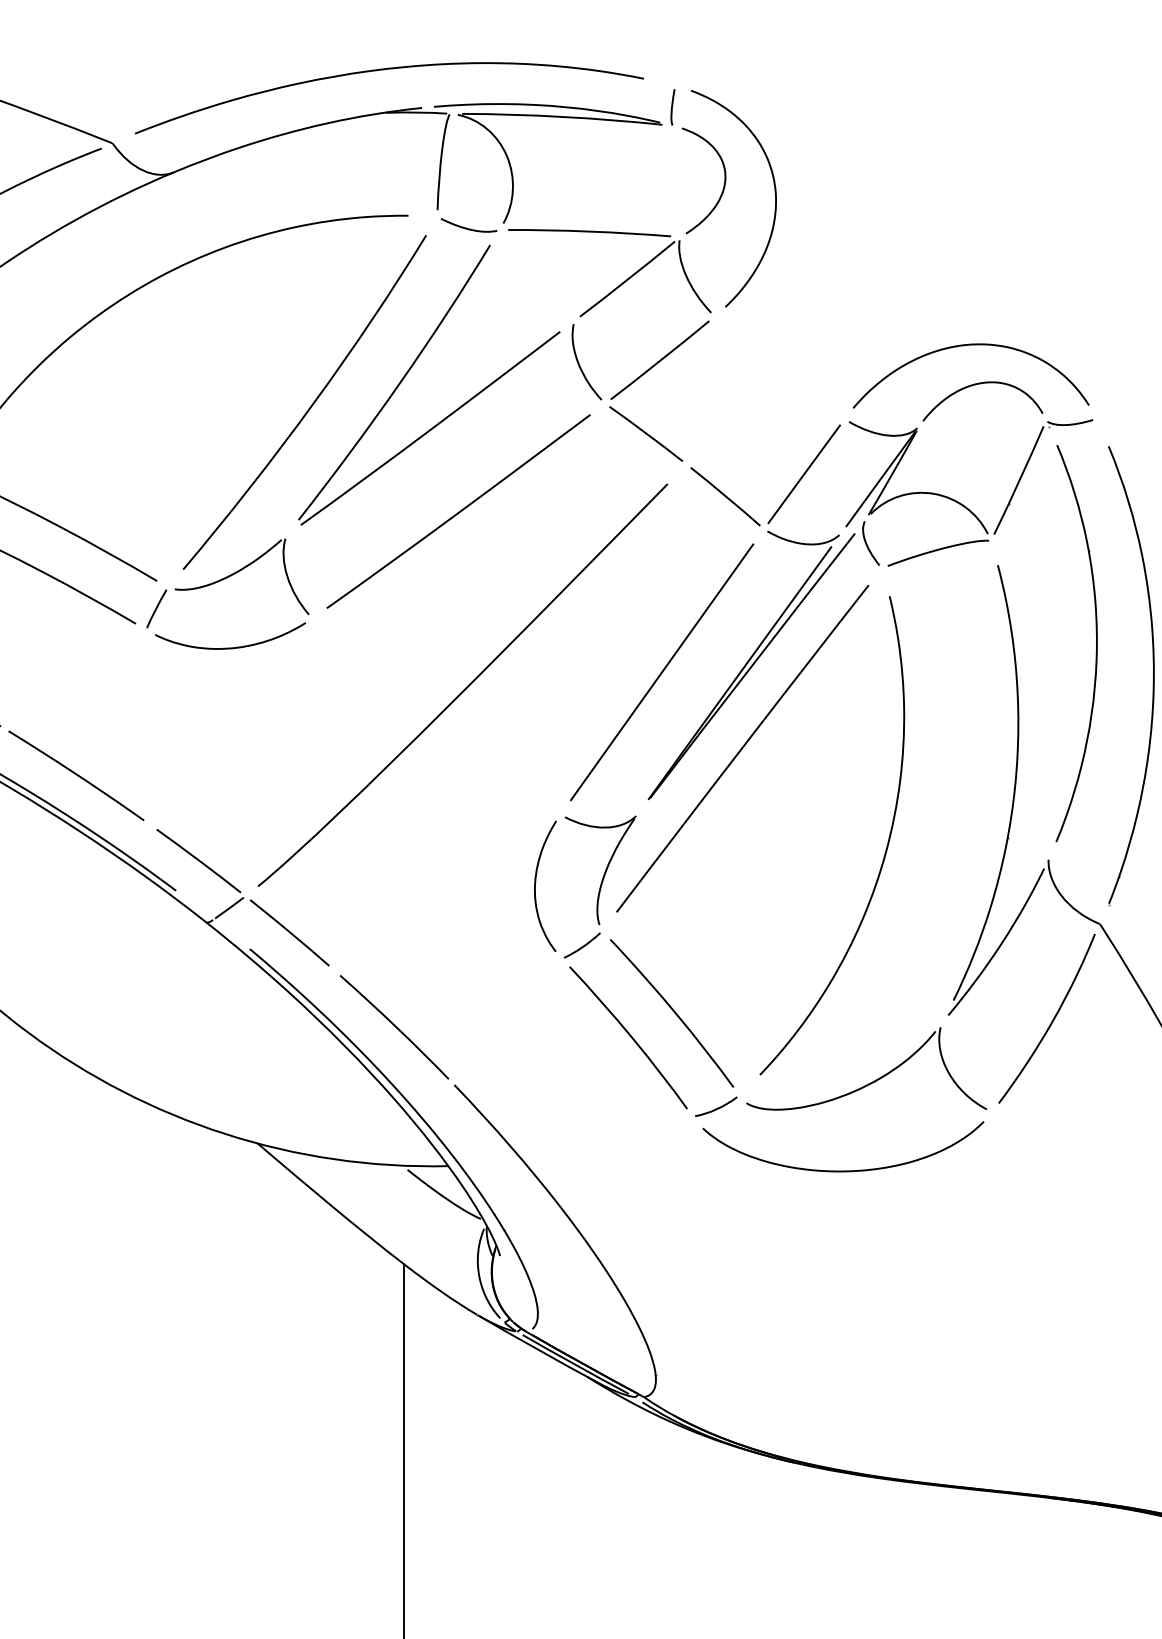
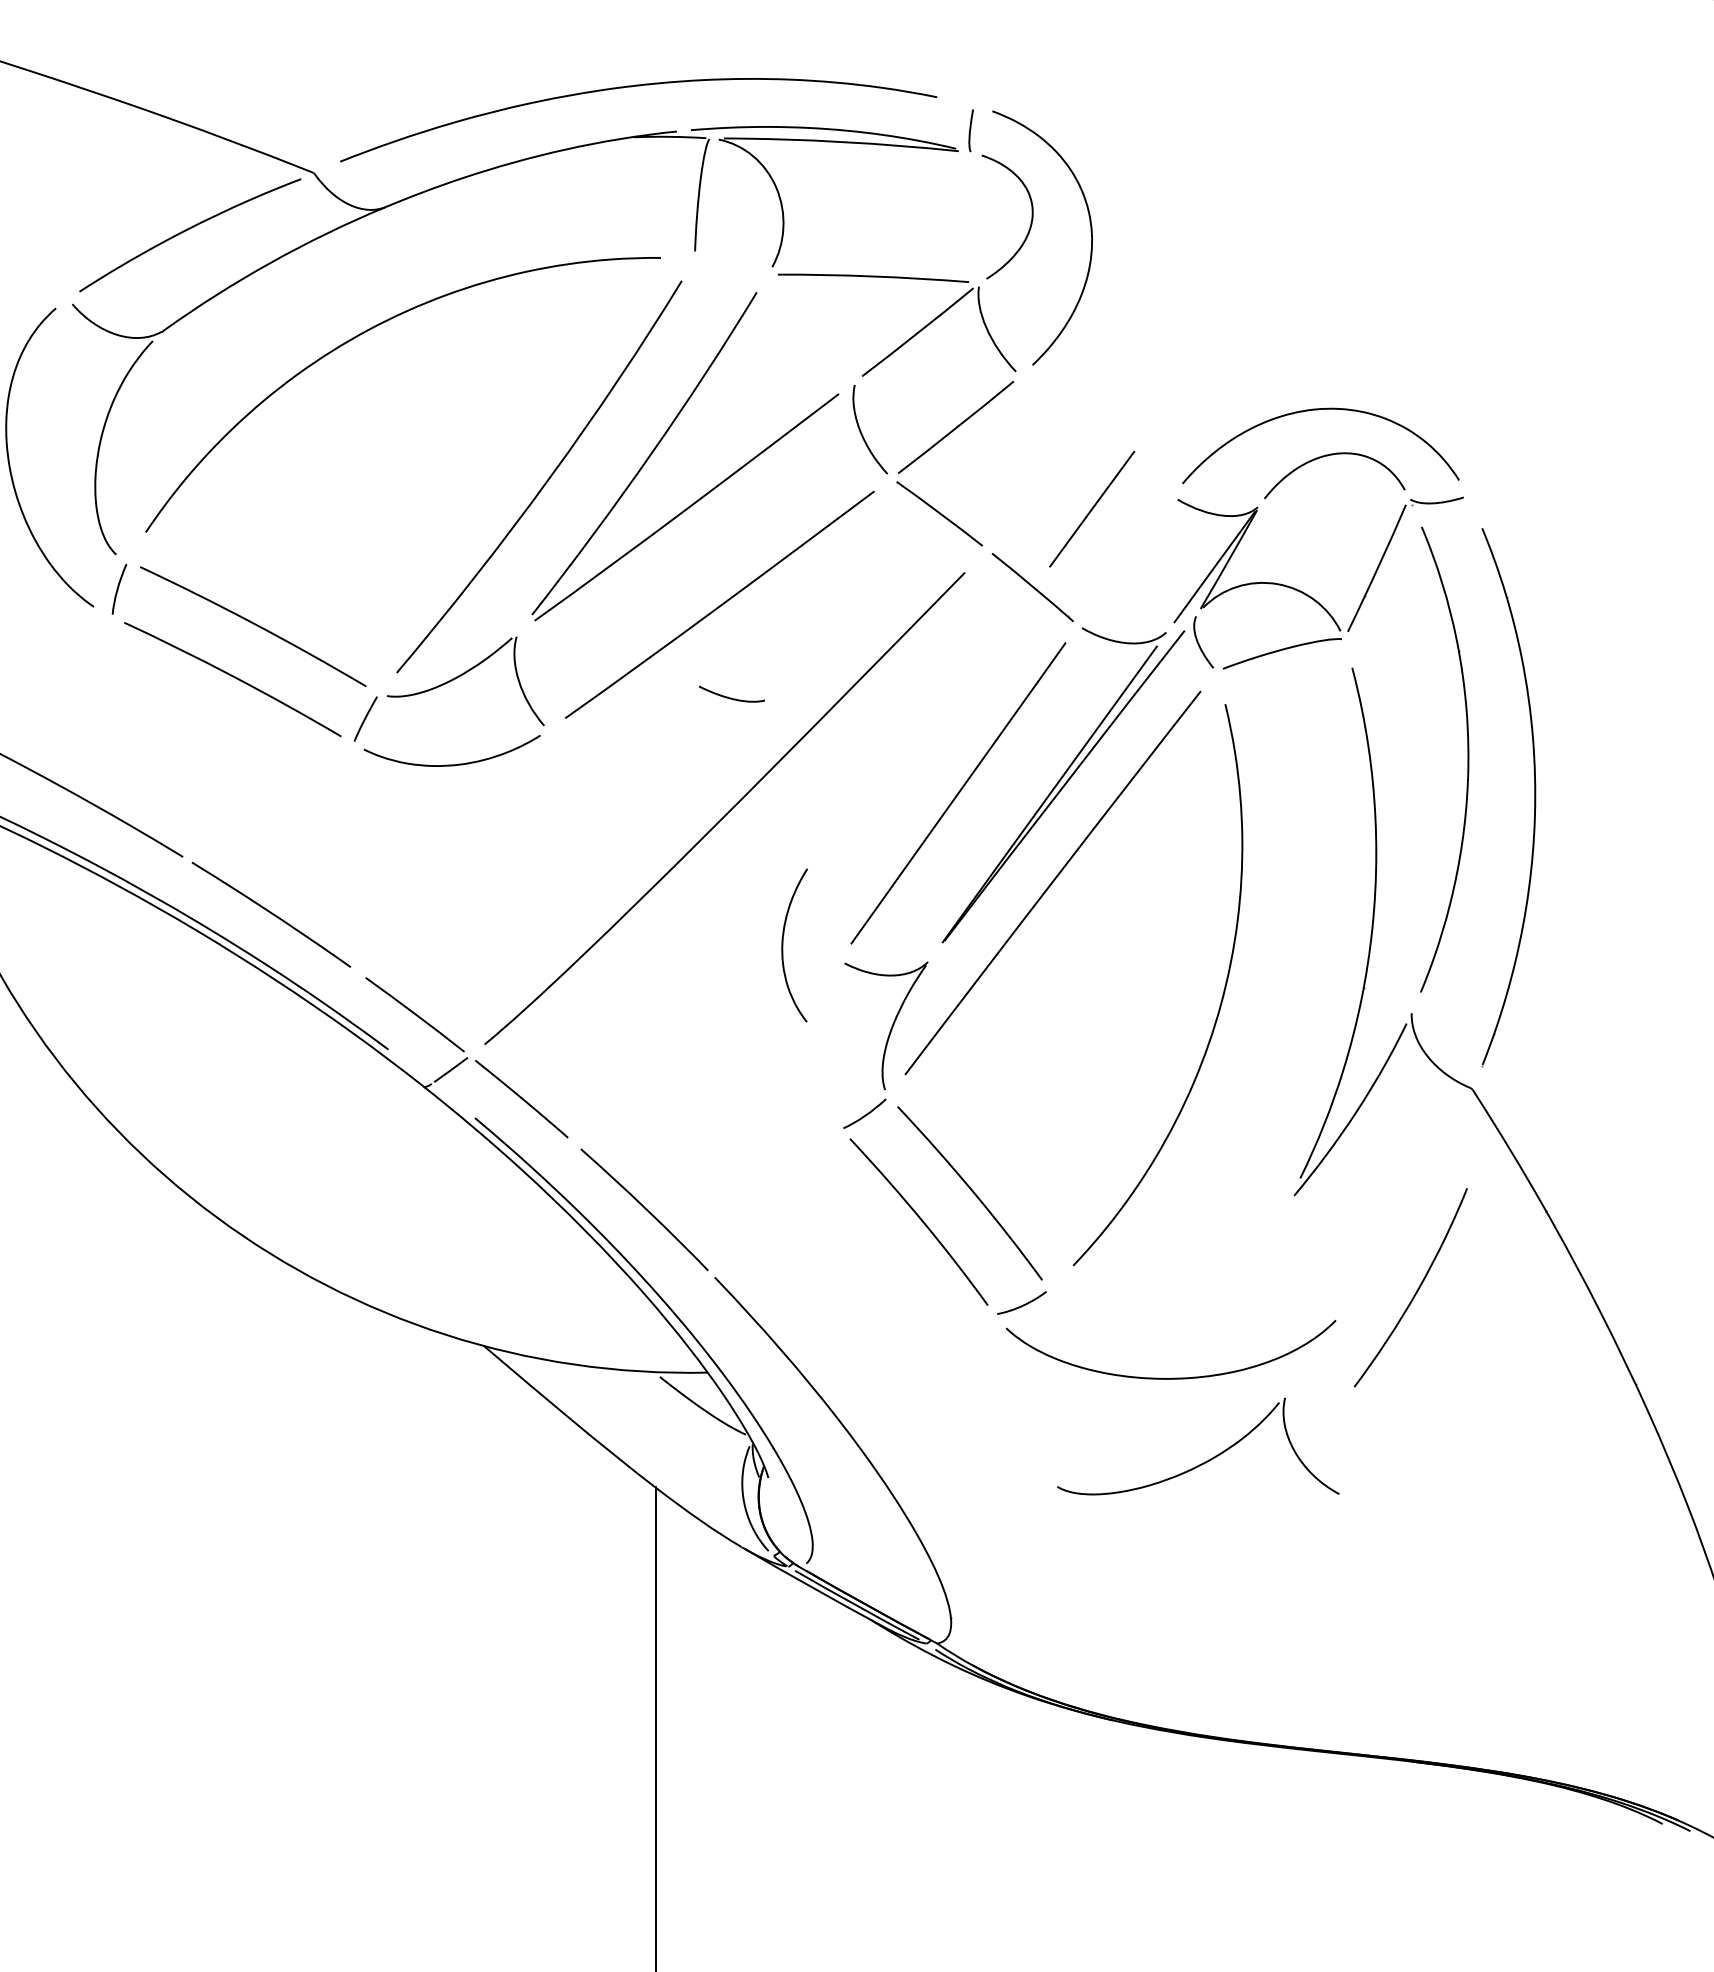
curve: (468, 228) -> (731, 697), moved
line: (804, 473) -> (1092, 508), moved
curve: (535, 886) -> (783, 945), moved
curve: (1051, 1021) -> (1416, 1290), moved
part: (875, 1079) -> (1208, 1459), moved

